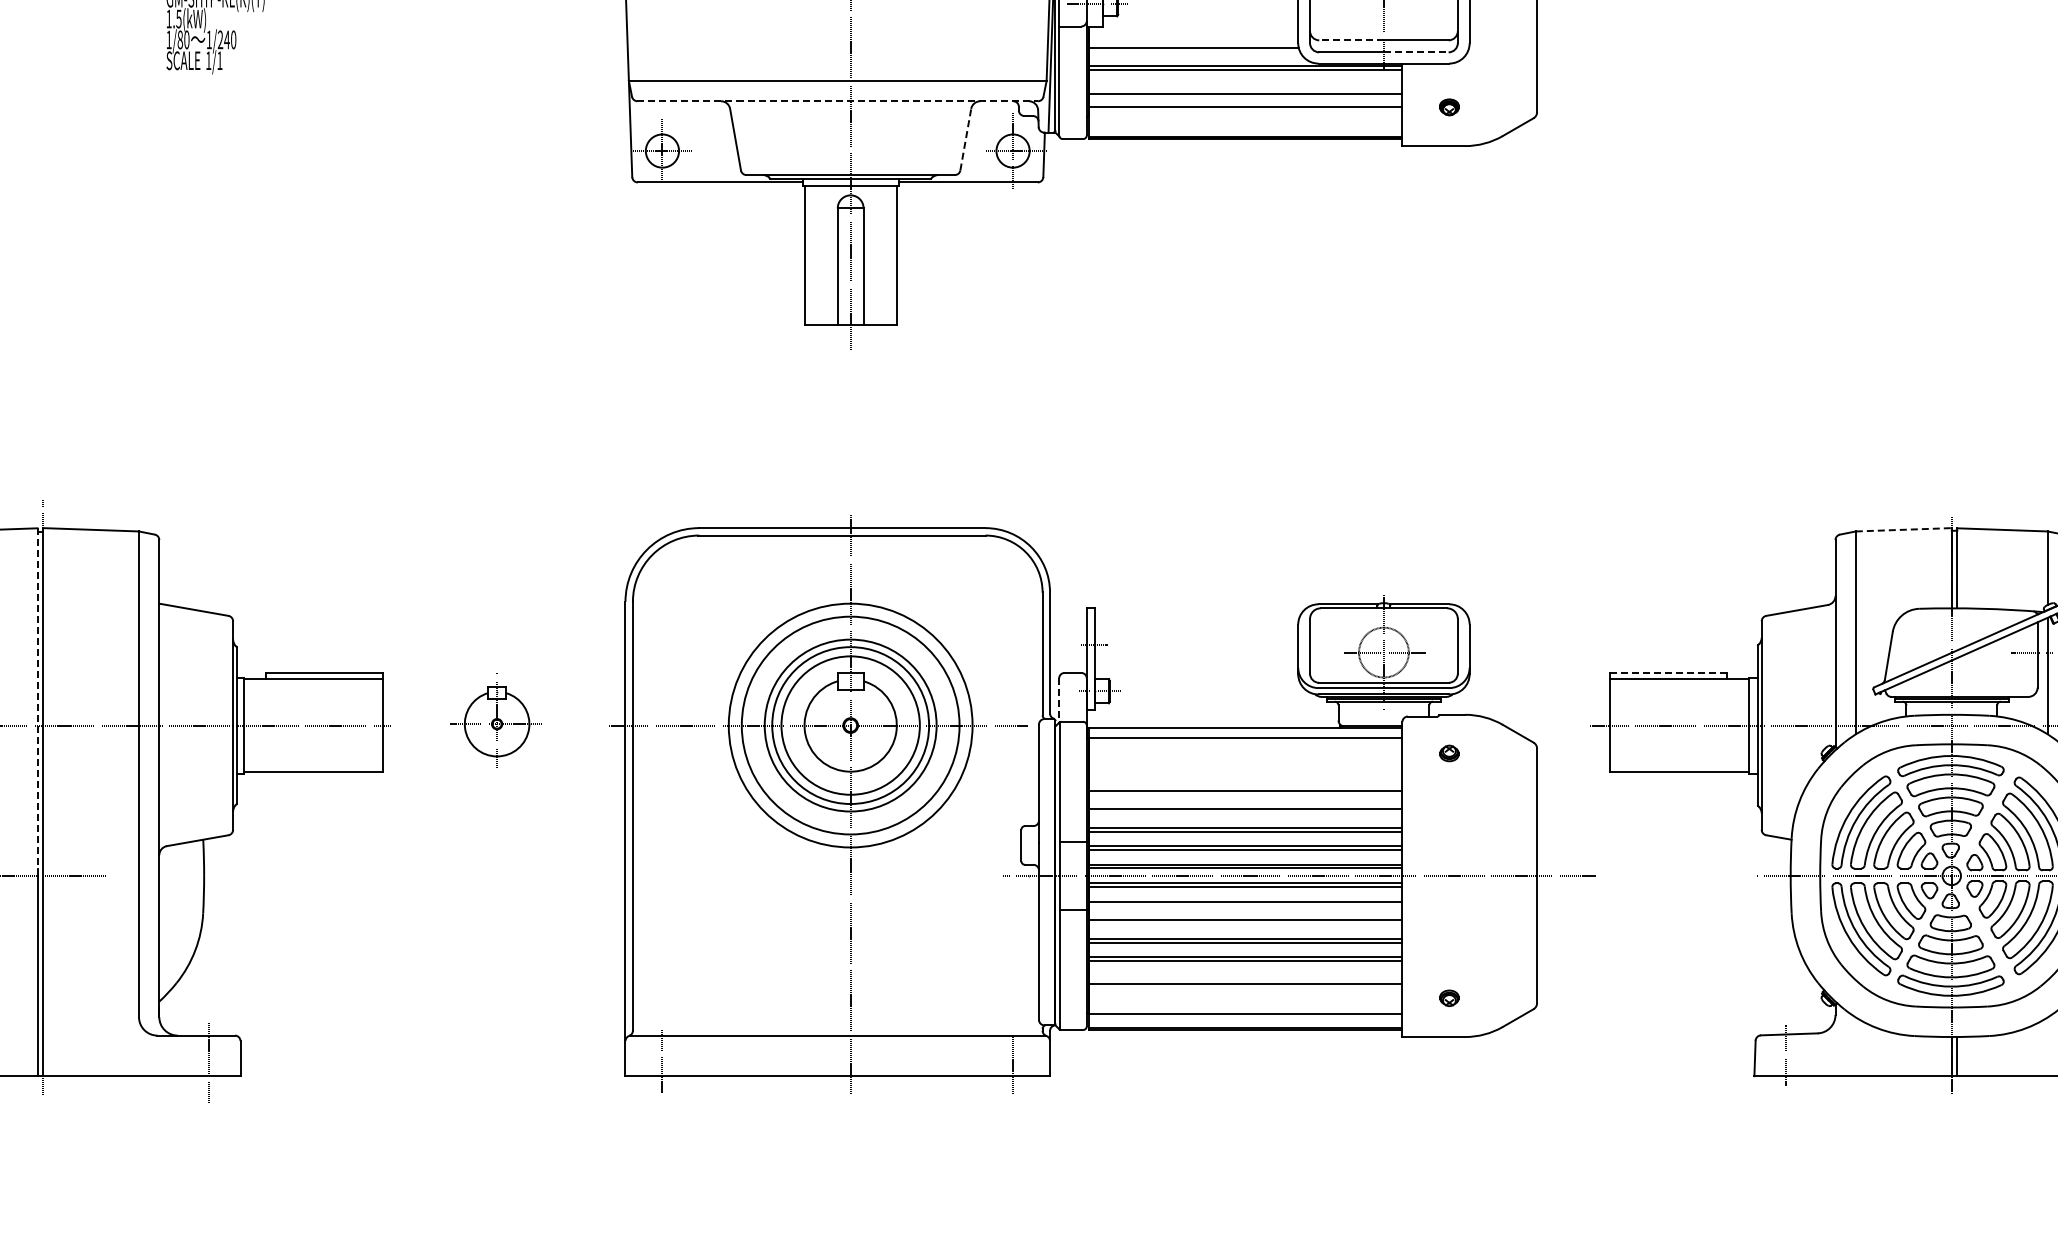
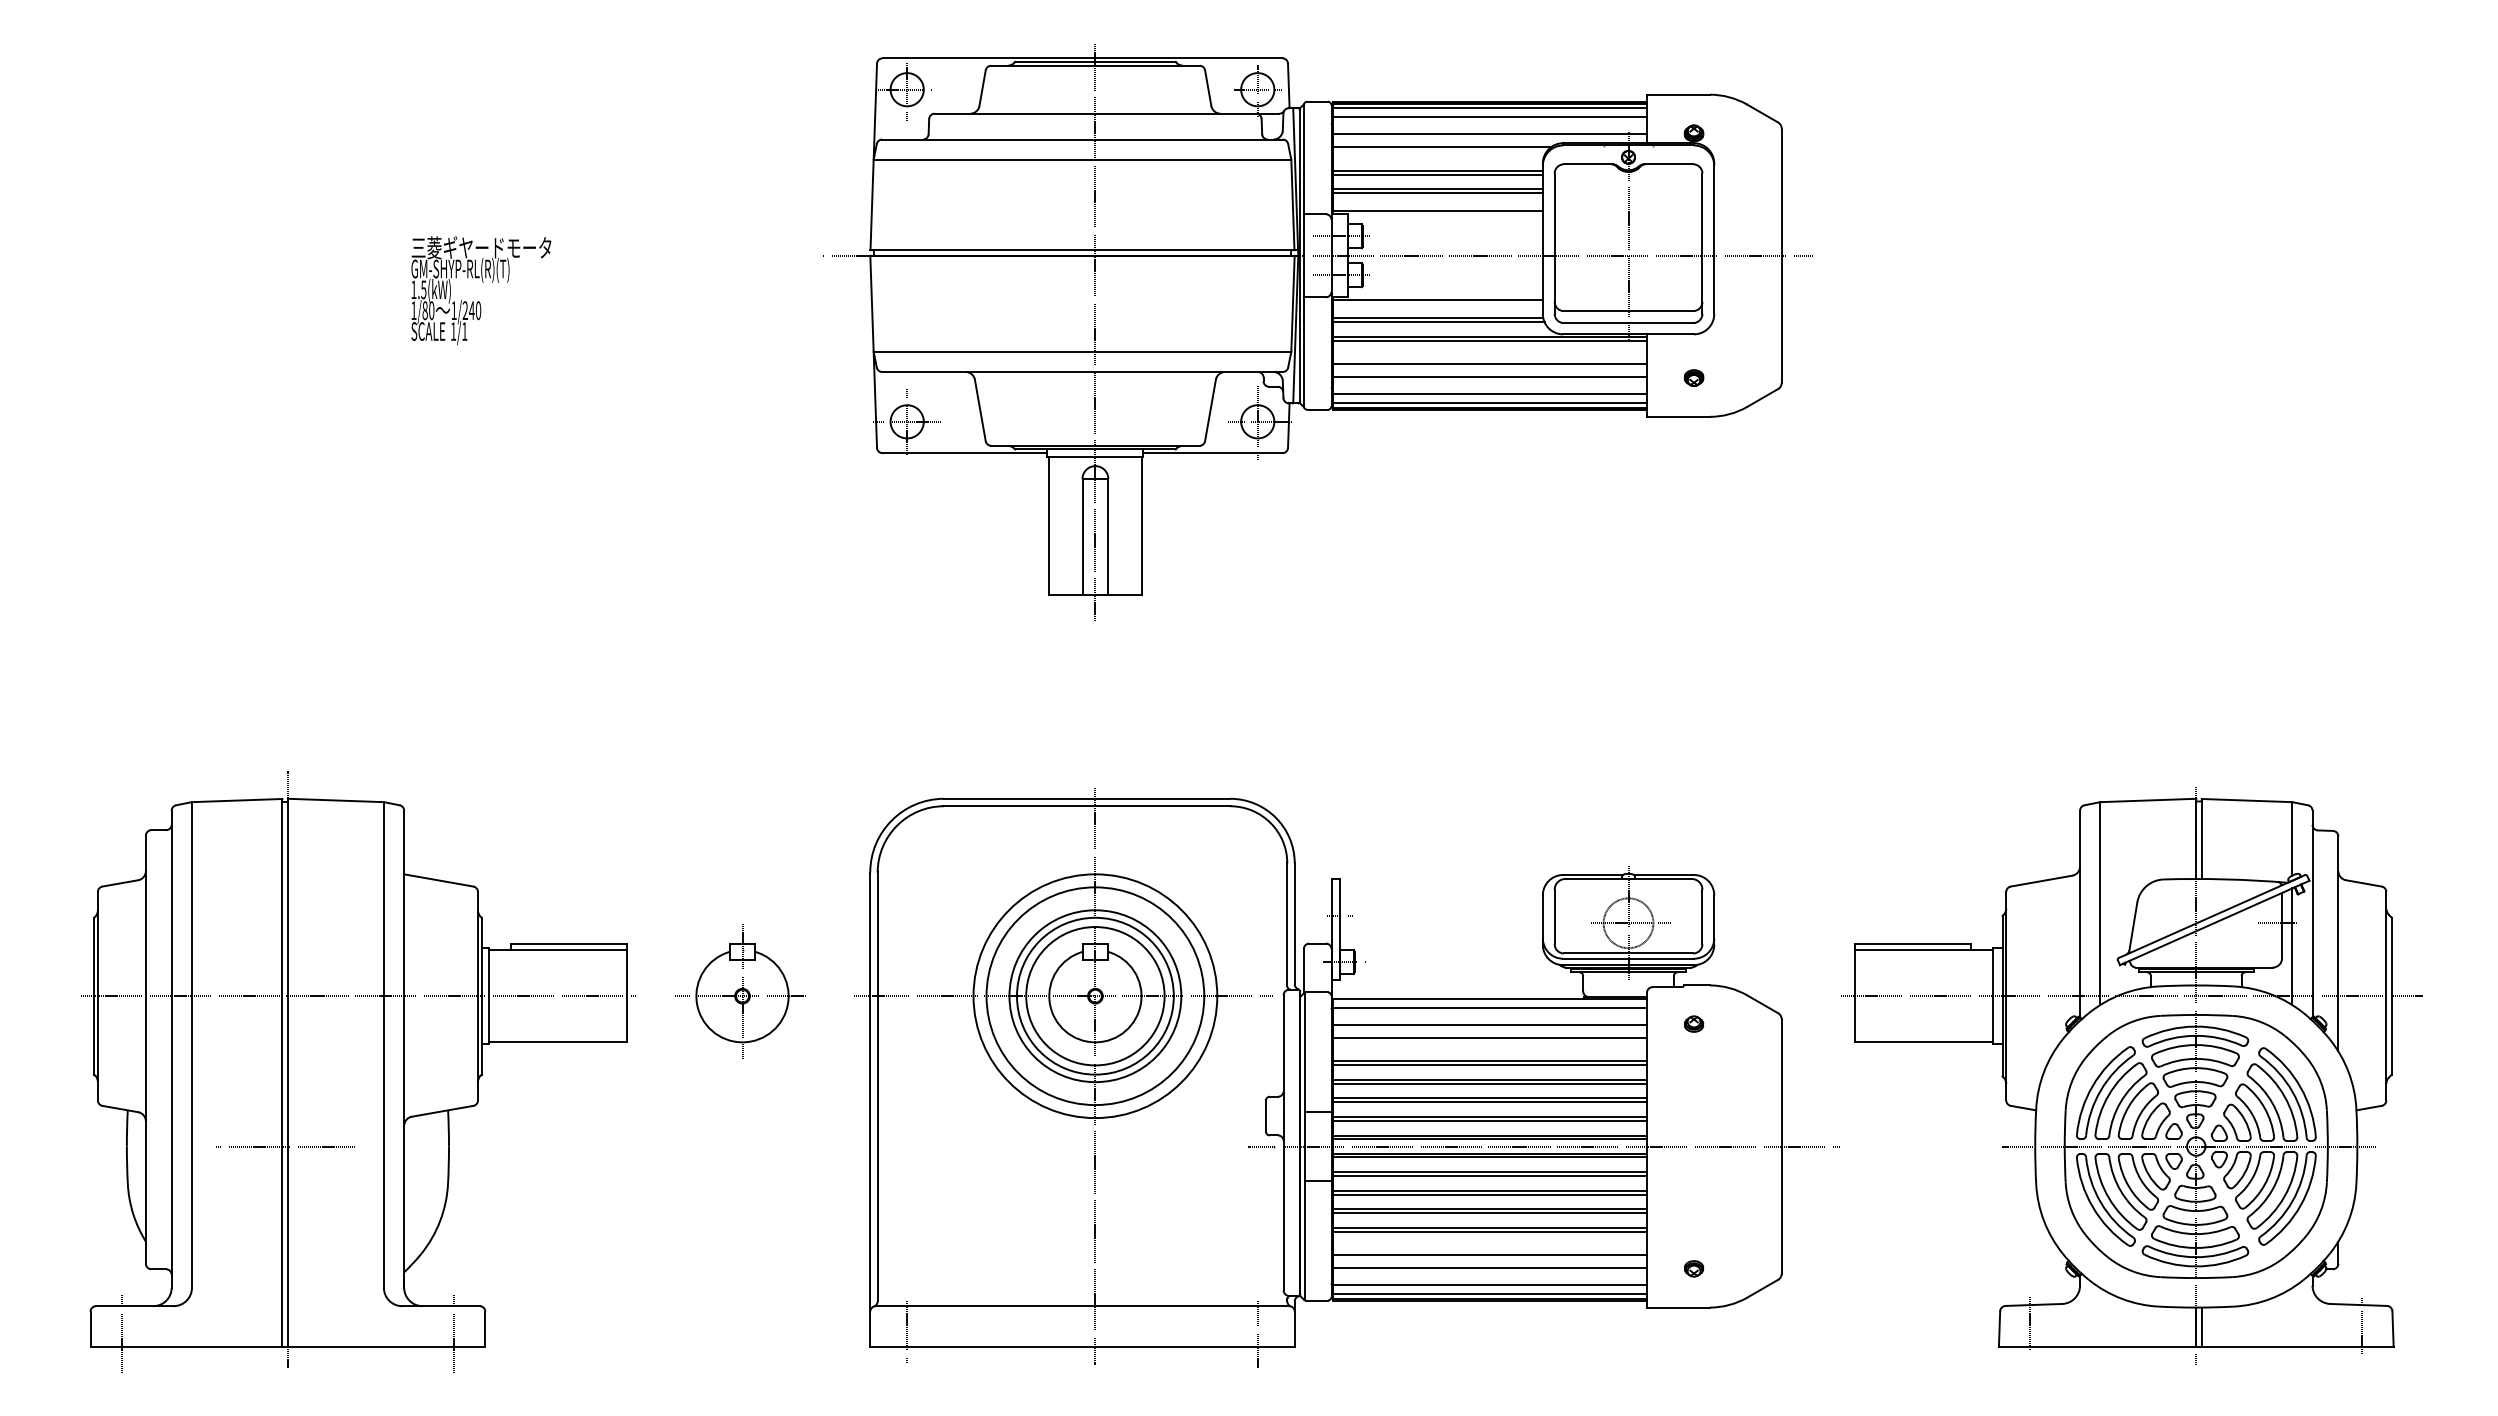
line: (1192, 29) -> (1437, 300), added
line: (1350, 40) -> (1595, 311), dashed -> solid
line: (1193, 51) -> (1438, 322), added
line: (1416, 52) -> (1661, 323), dashed -> solid
line: (837, 101) -> (1082, 372), dashed -> solid
line: (1245, 123) -> (1490, 394), added
line: (1245, 132) -> (1490, 403), added
line: (965, 138) -> (1210, 409), dashed -> solid
line: (1903, 529) -> (2148, 800), dashed -> solid
line: (1667, 672) -> (1912, 943), dashed -> solid
line: (37, 698) -> (282, 969), dashed -> solid
line: (1058, 700) -> (1303, 971), dashed -> solid
part: (495, 720) -> (740, 991), size x1.43
line: (1245, 753) -> (1490, 1024), added
line: (1245, 767) -> (1490, 1038), added
line: (1245, 794) -> (1490, 1065), added
line: (1245, 812) -> (1490, 1083), added
line: (1245, 904) -> (1490, 1175), added
line: (1245, 923) -> (1490, 1194), added
line: (1245, 997) -> (1490, 1268), added
line: (1245, 1023) -> (1490, 1294), added

